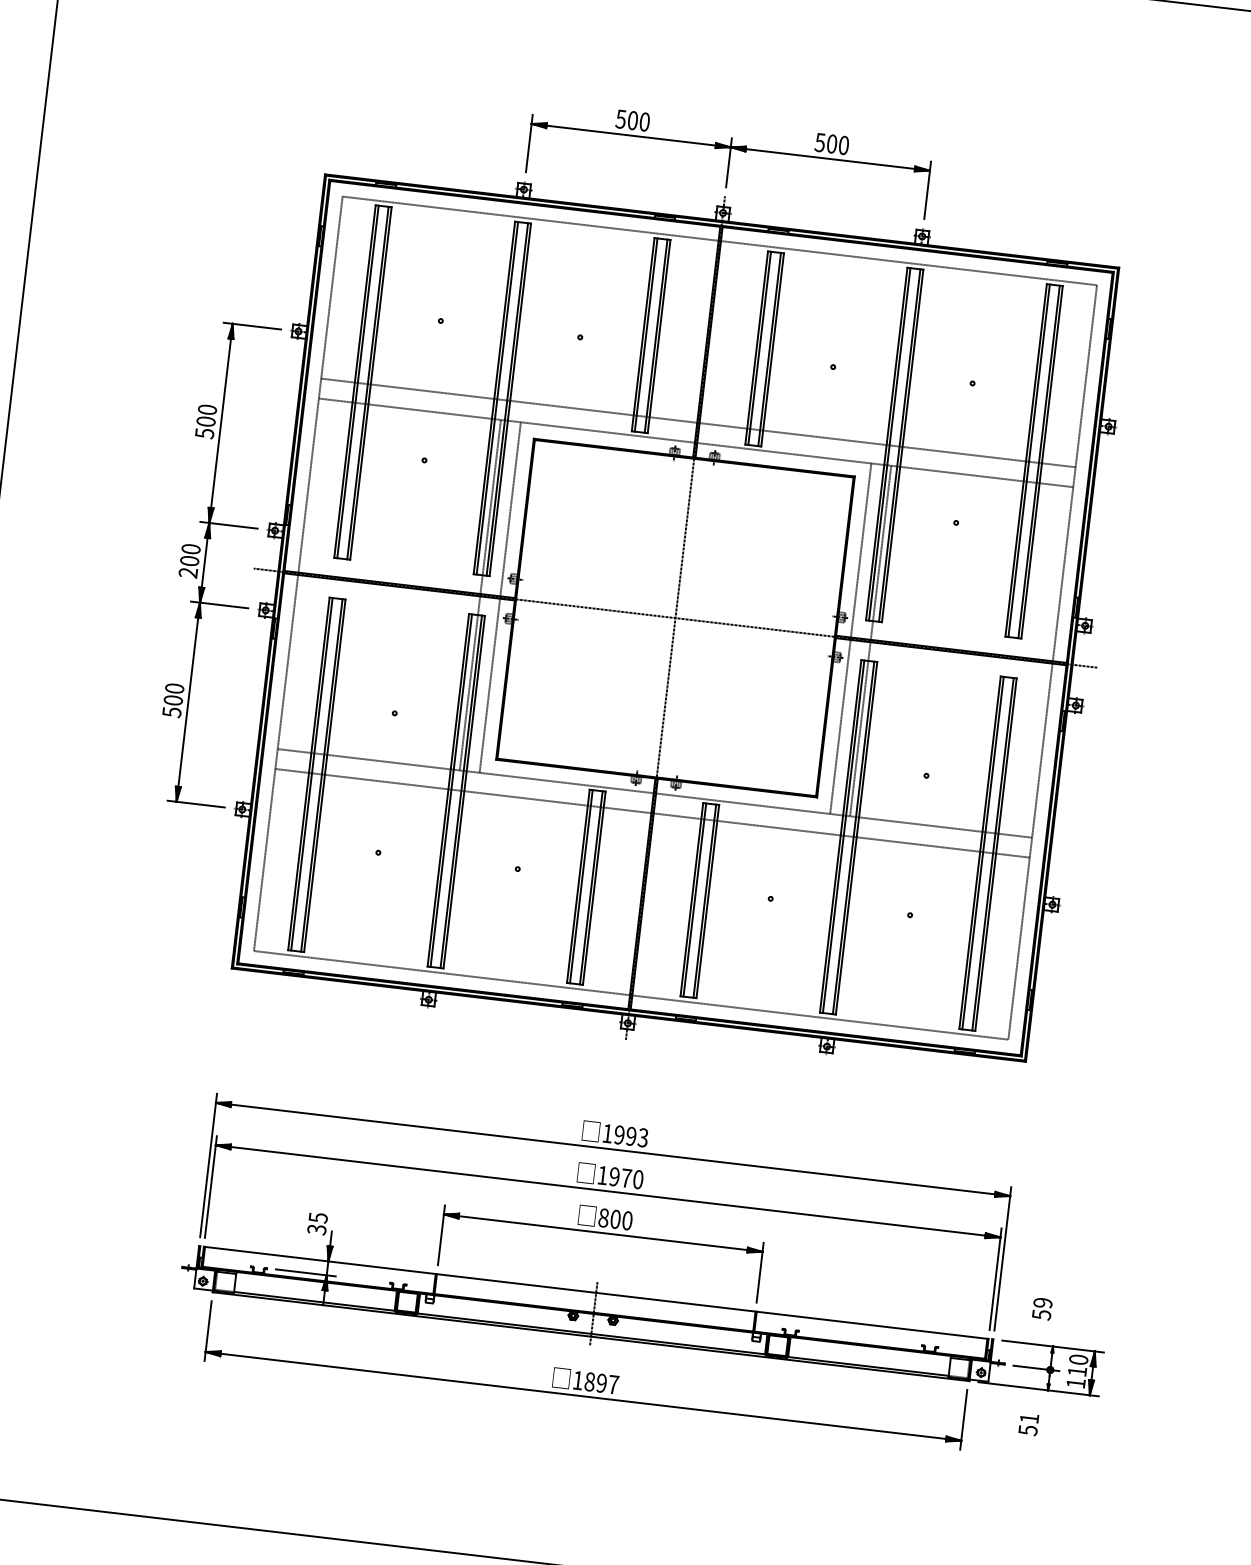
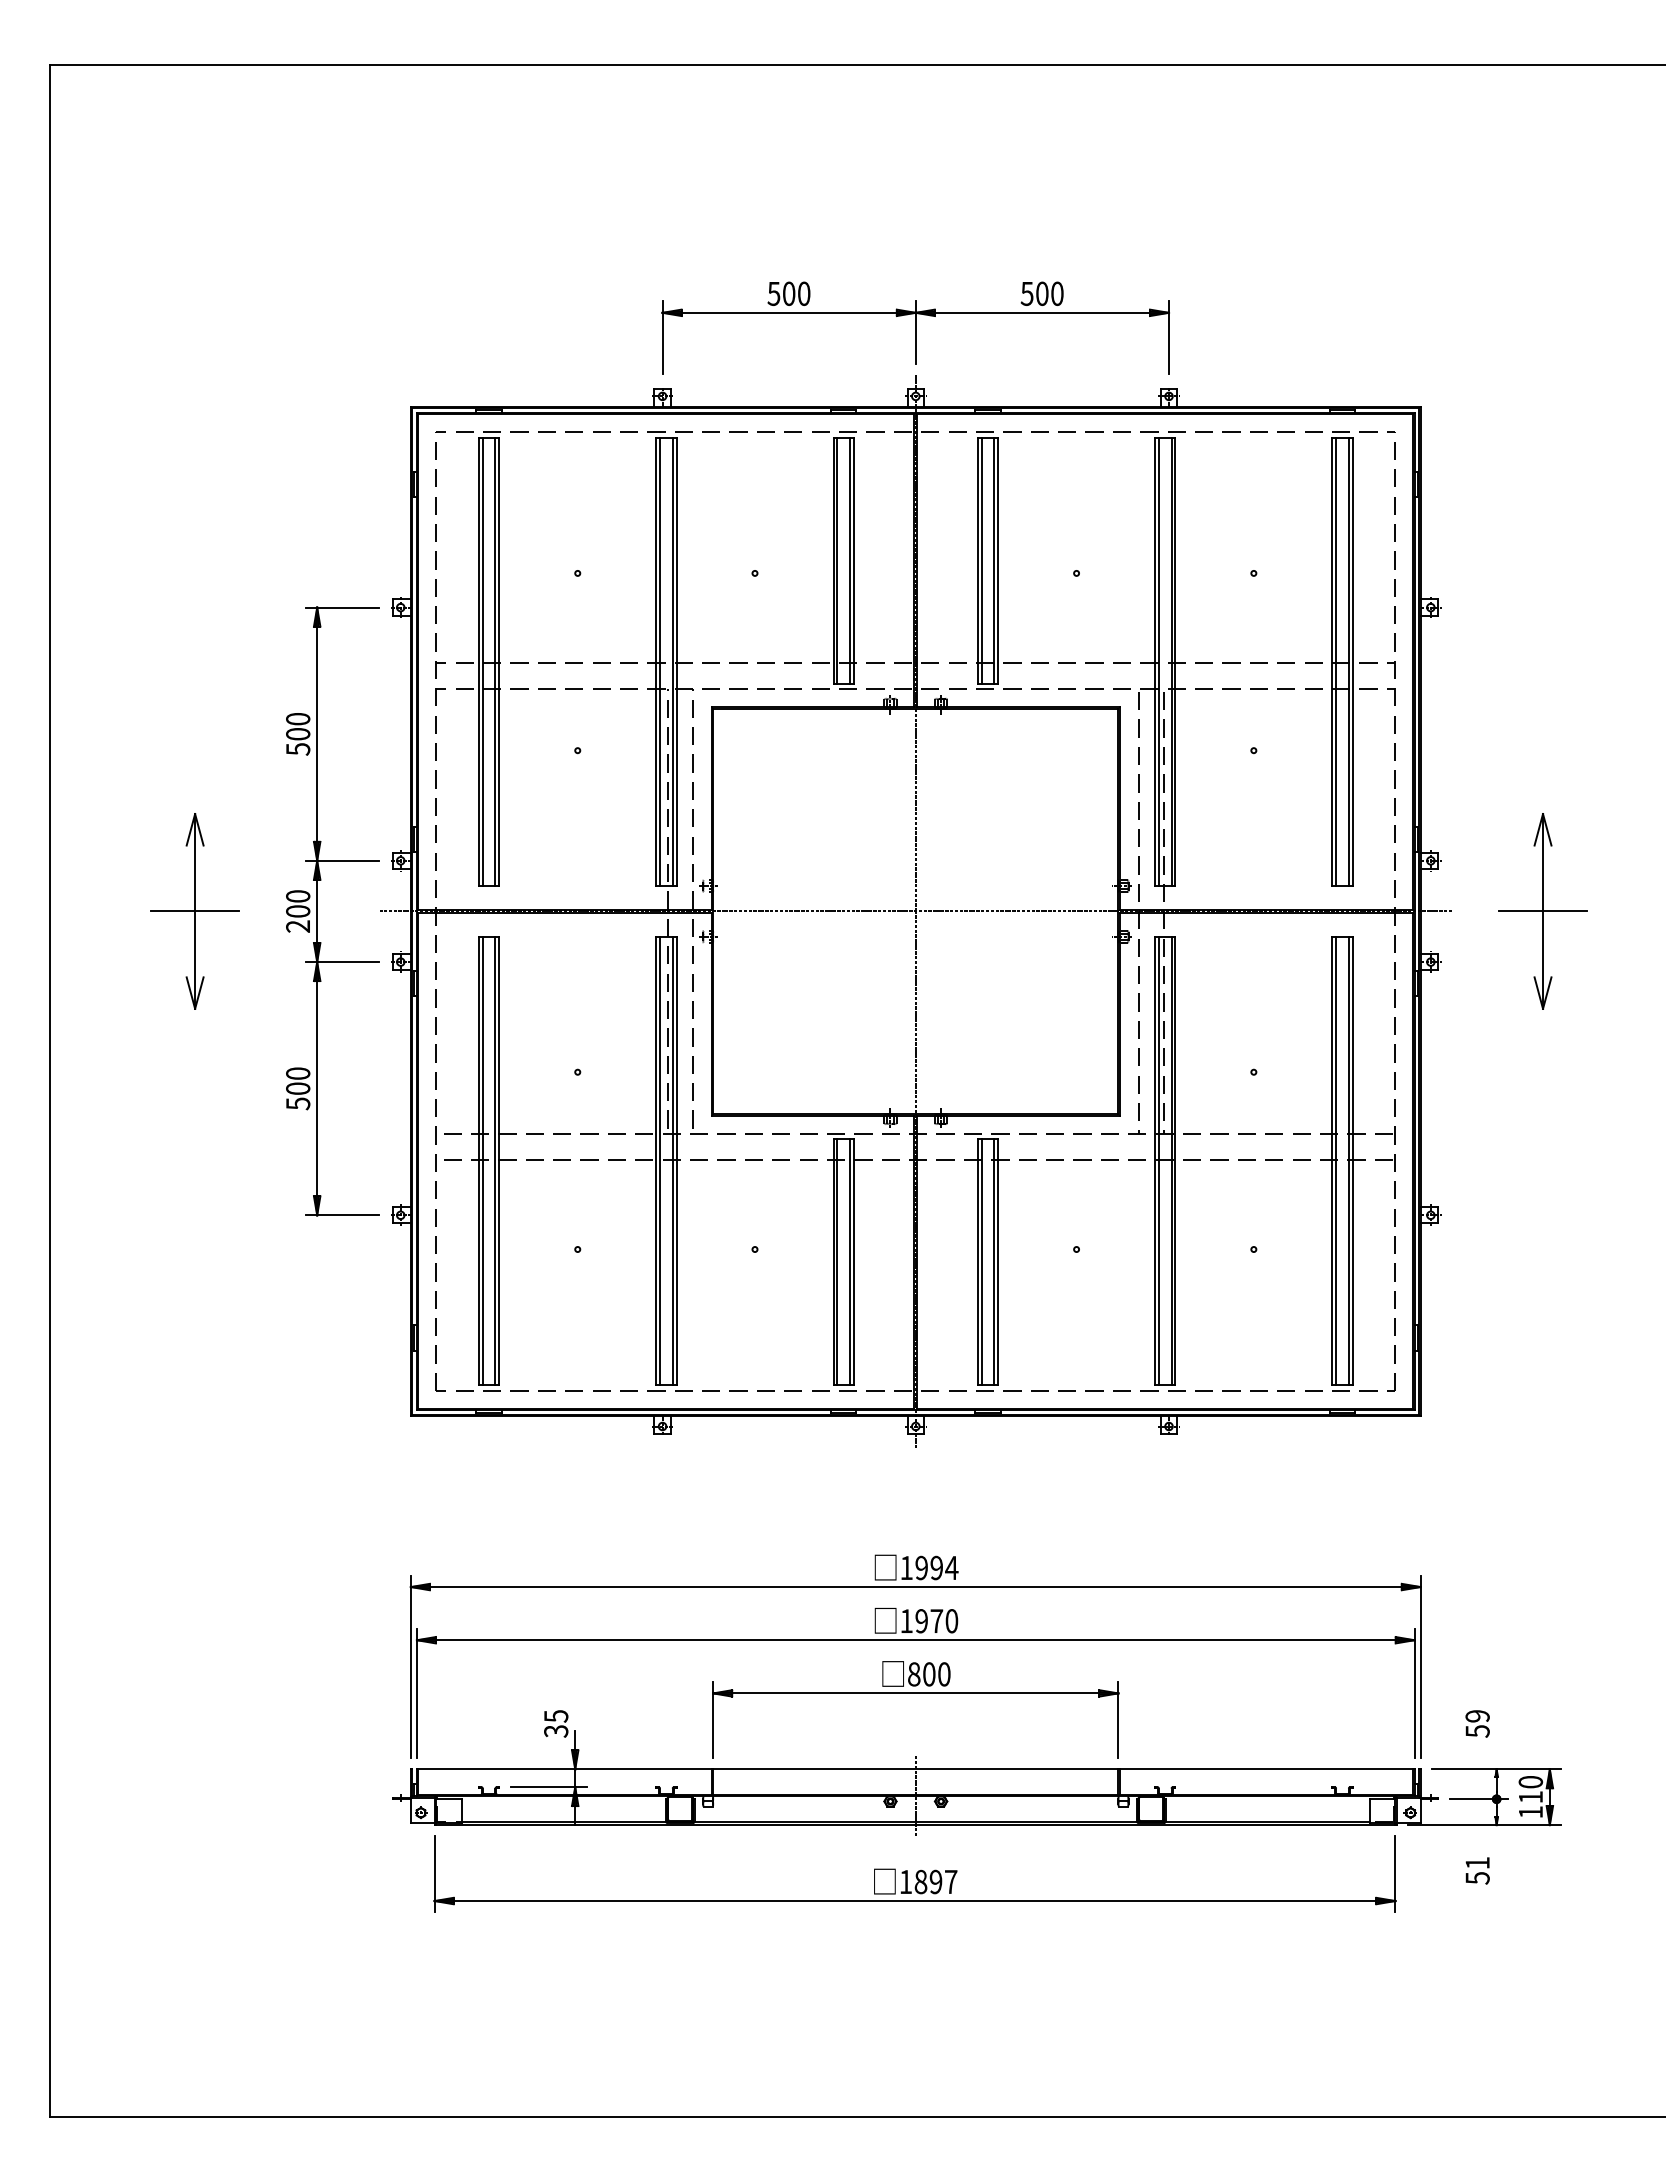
part: (108, 551) -> (194, 911), added
part: (1168, 676) -> (1542, 911), added
text: (642, 1137) -> (951, 1567), 1993 -> 1994

